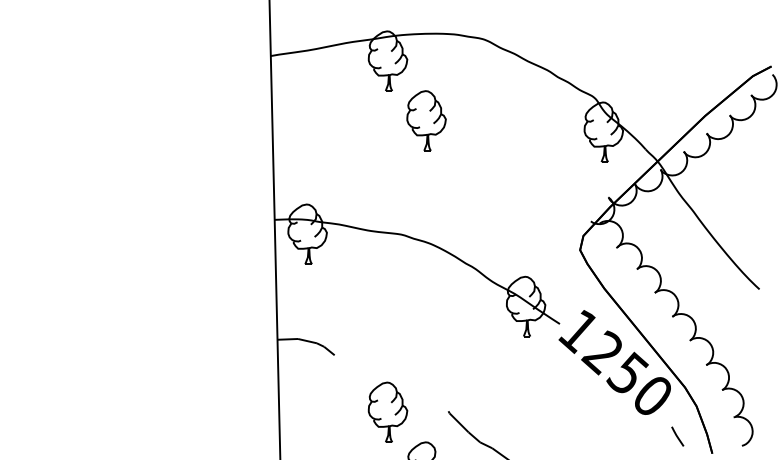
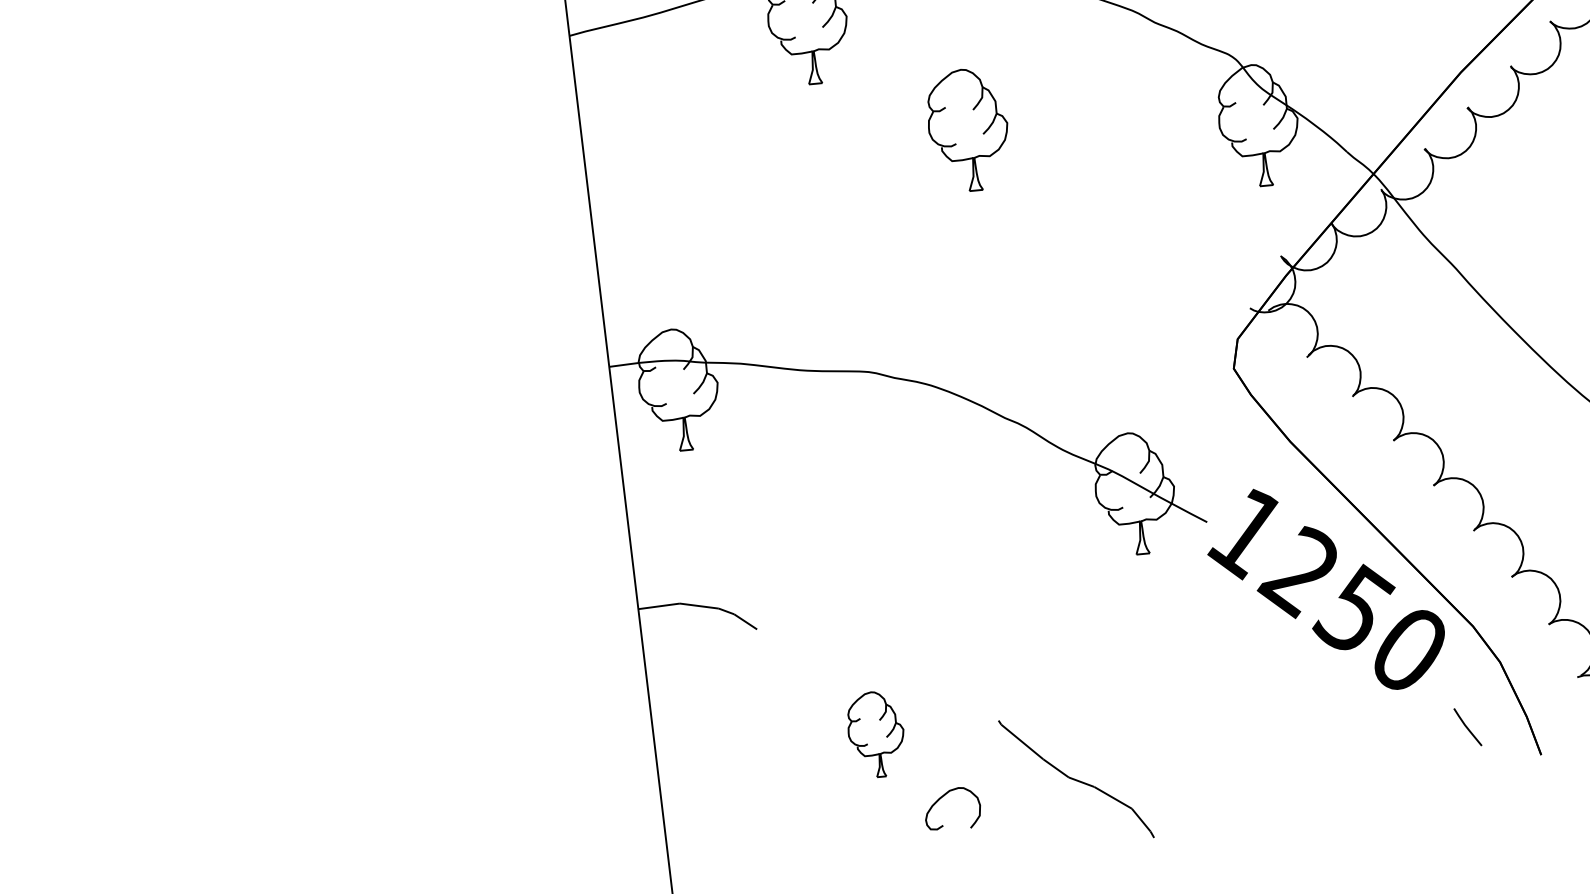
part: (426, 120) -> (968, 129), moved
part: (387, 411) -> (875, 732), size x0.7

